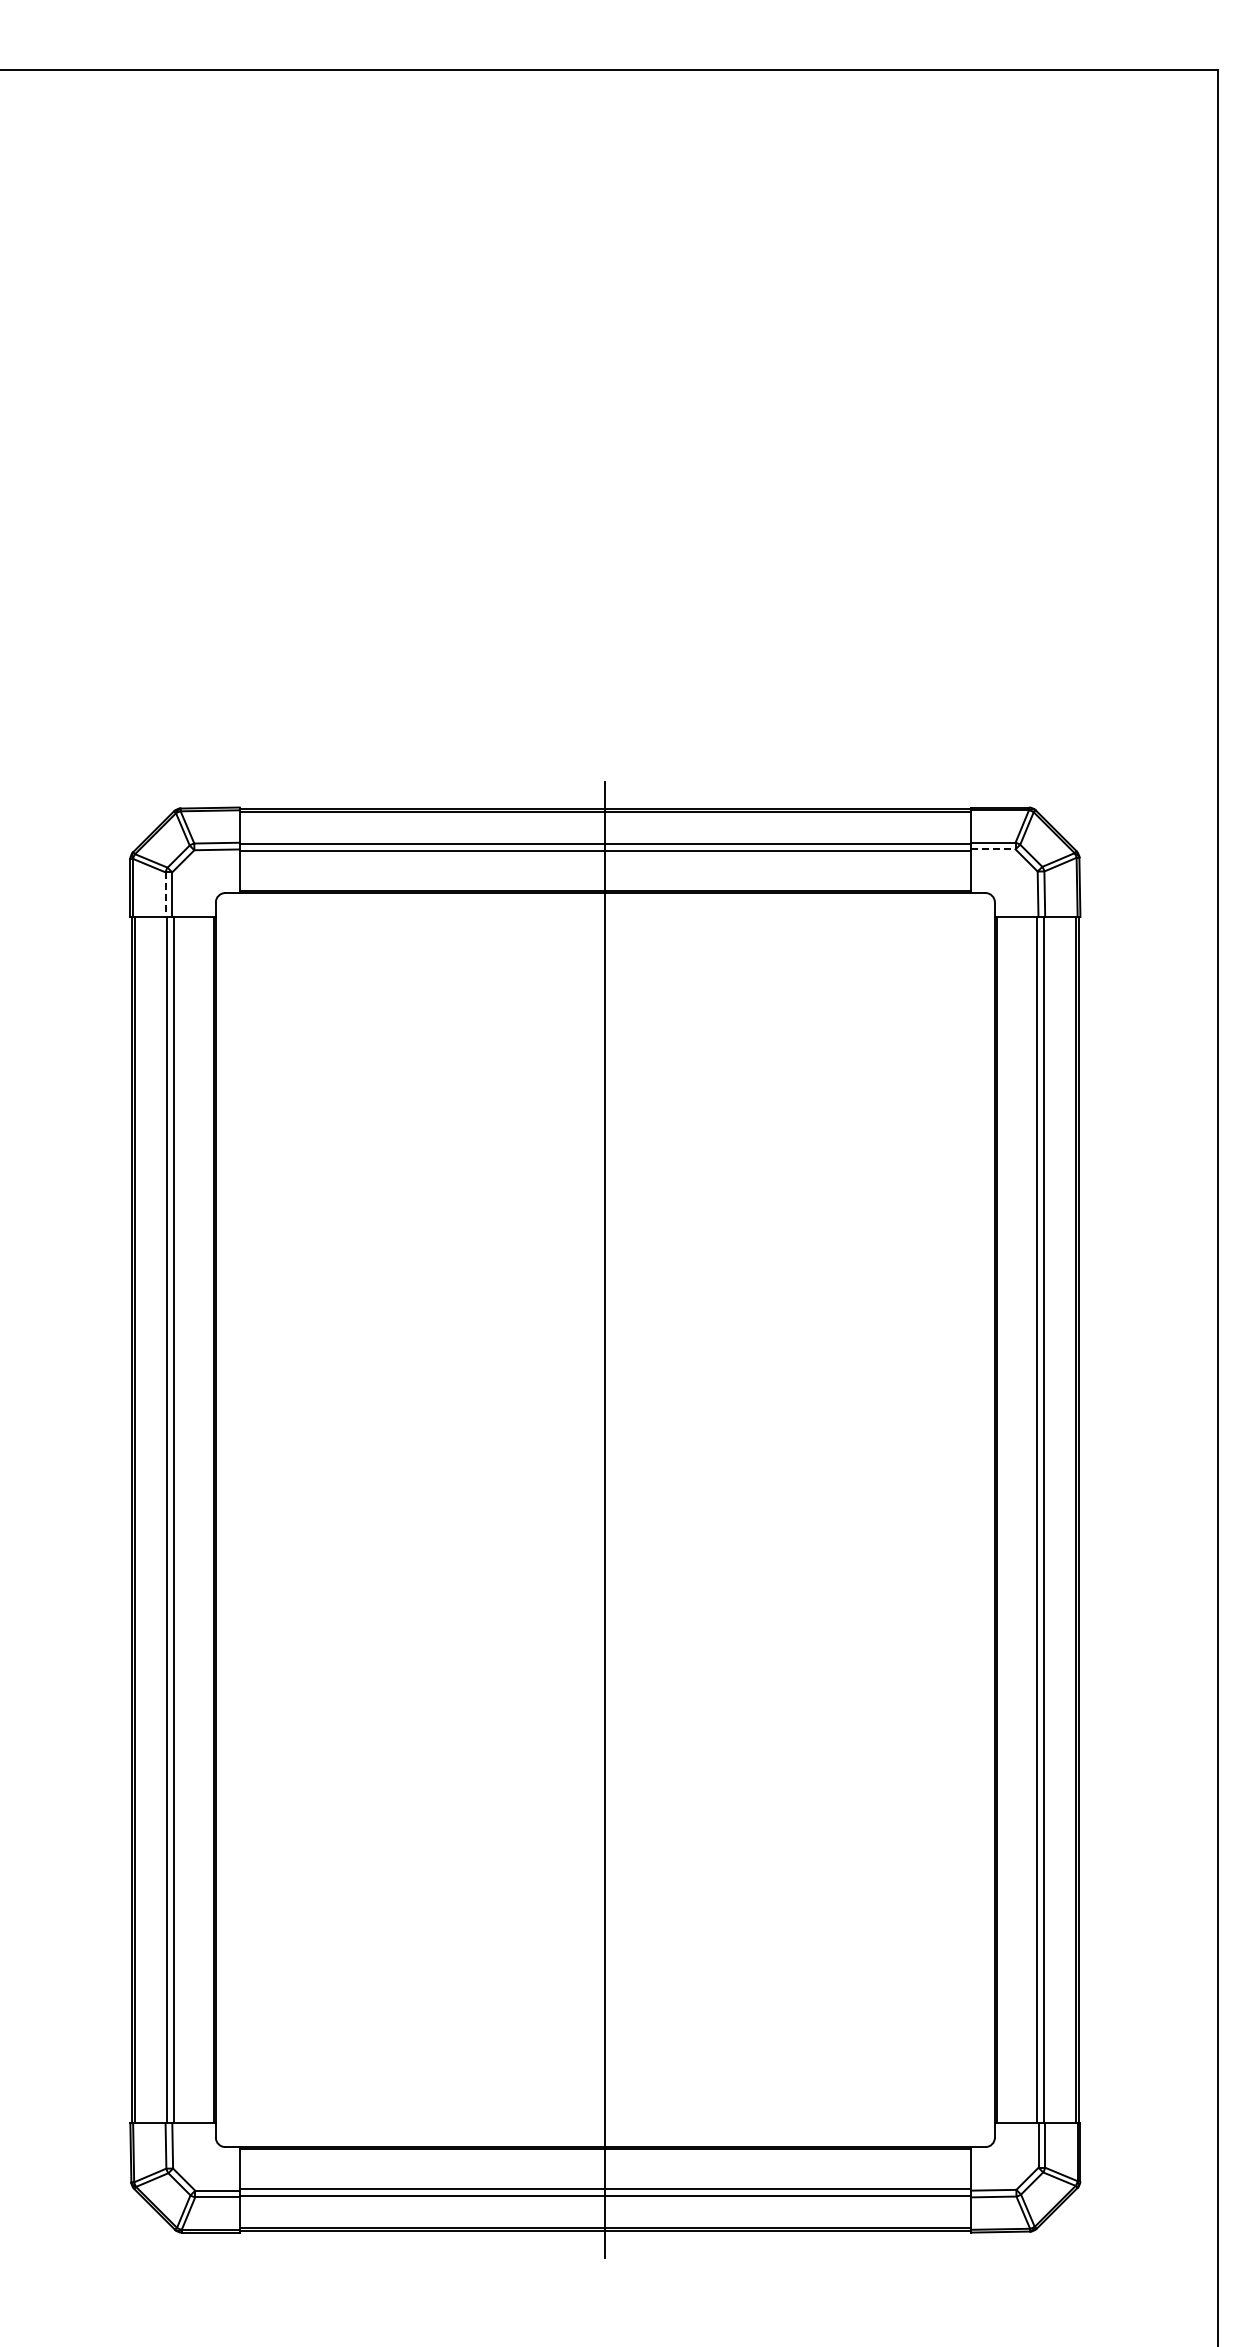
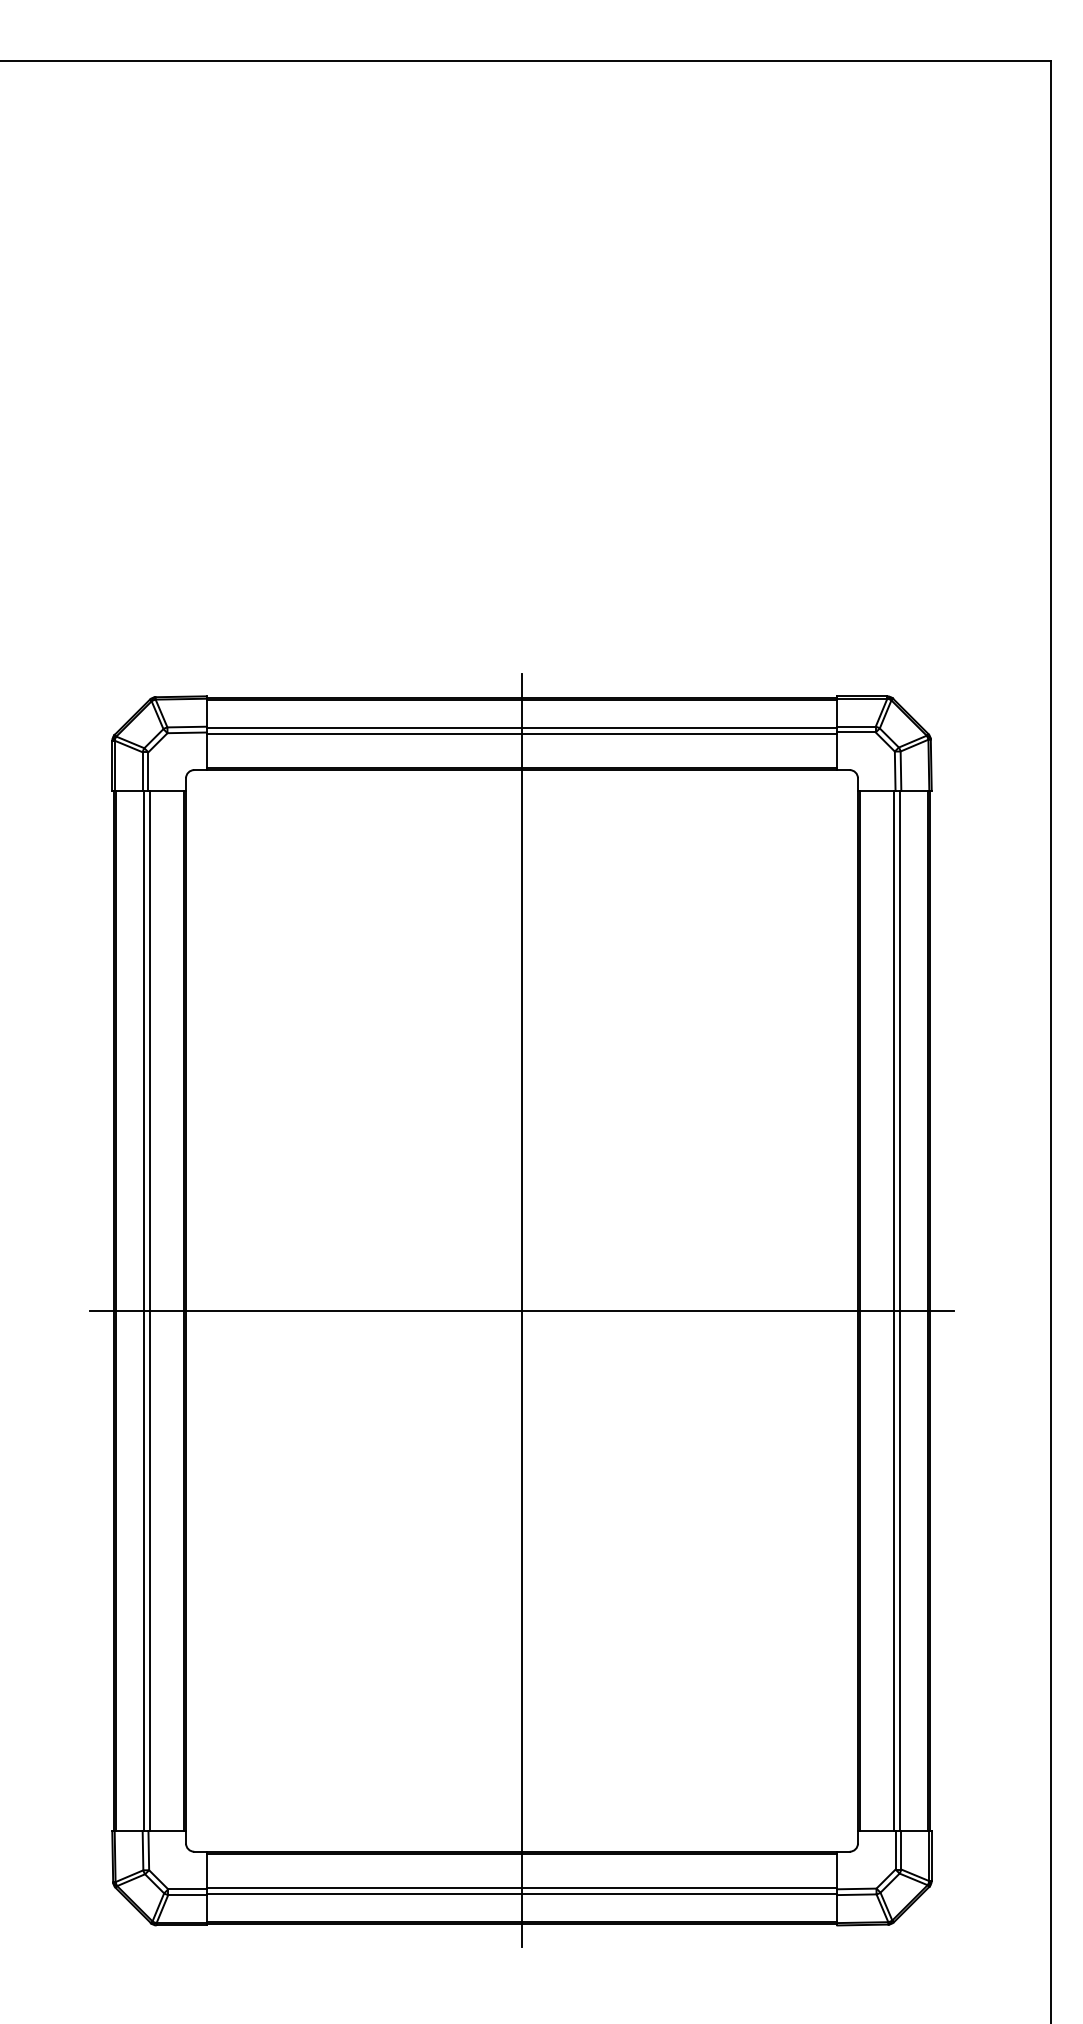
line: (993, 849) -> (856, 732), dashed -> solid
line: (165, 895) -> (142, 772), dashed -> solid
line: (604, 1520) -> (521, 1311), added

